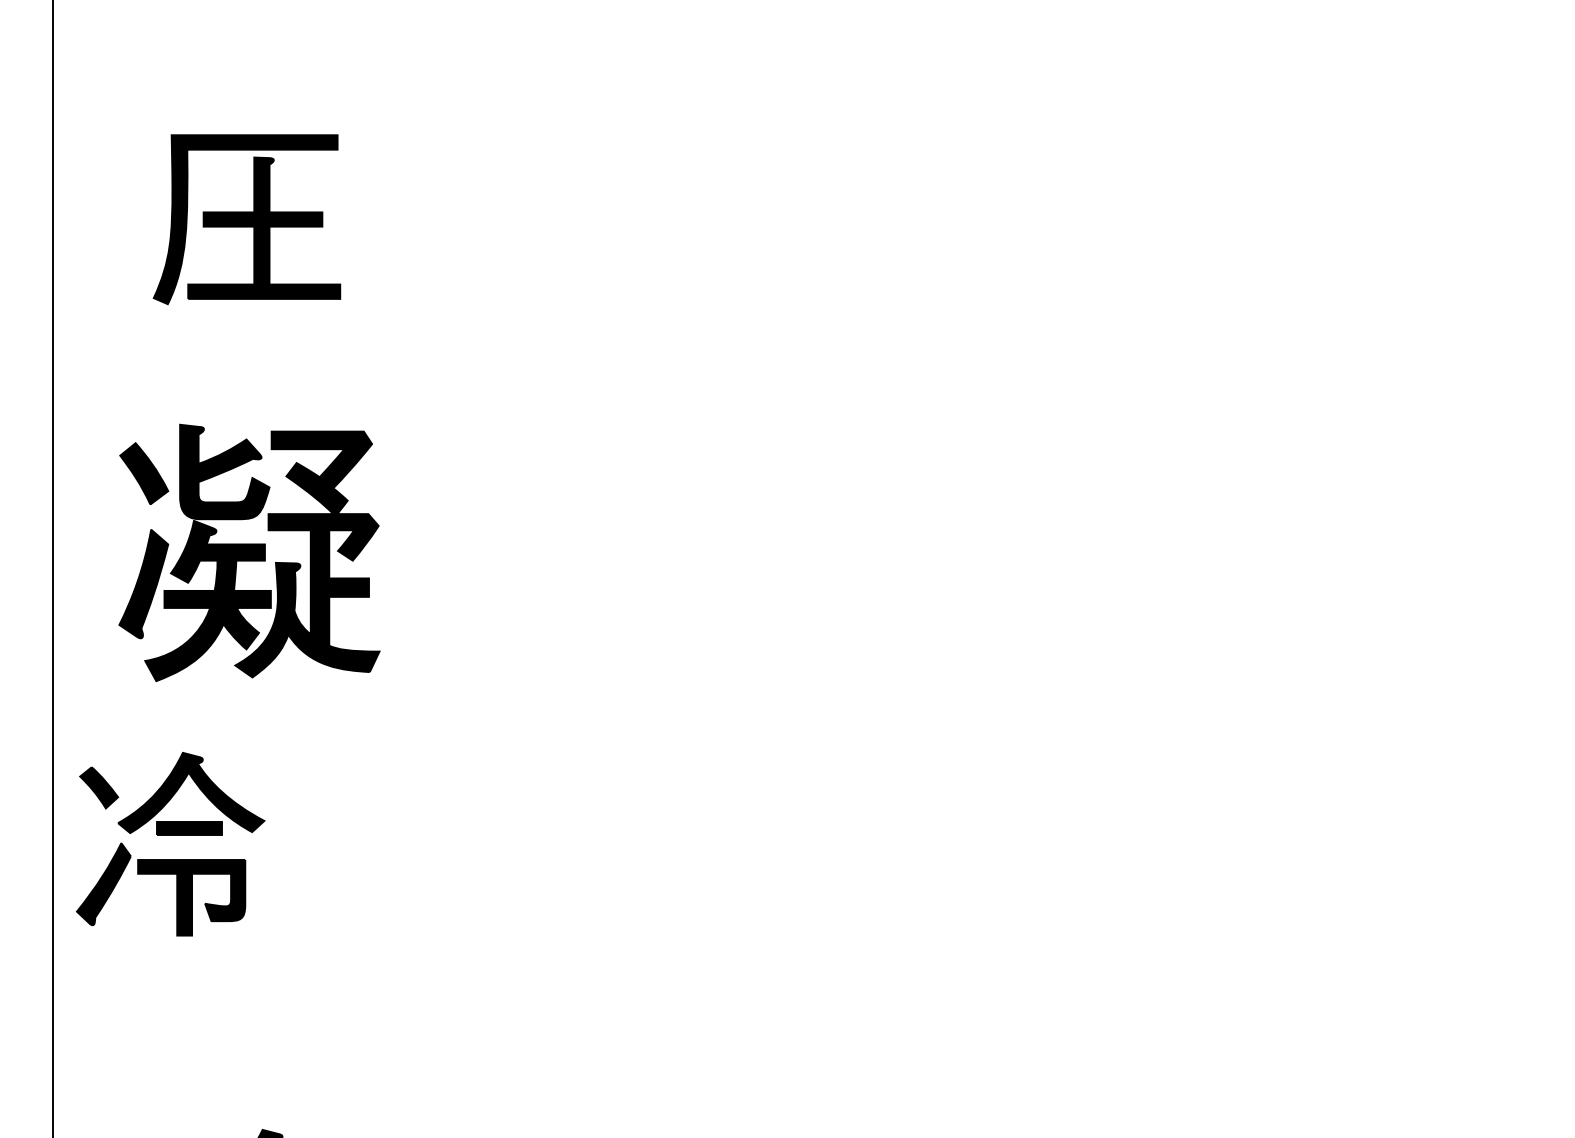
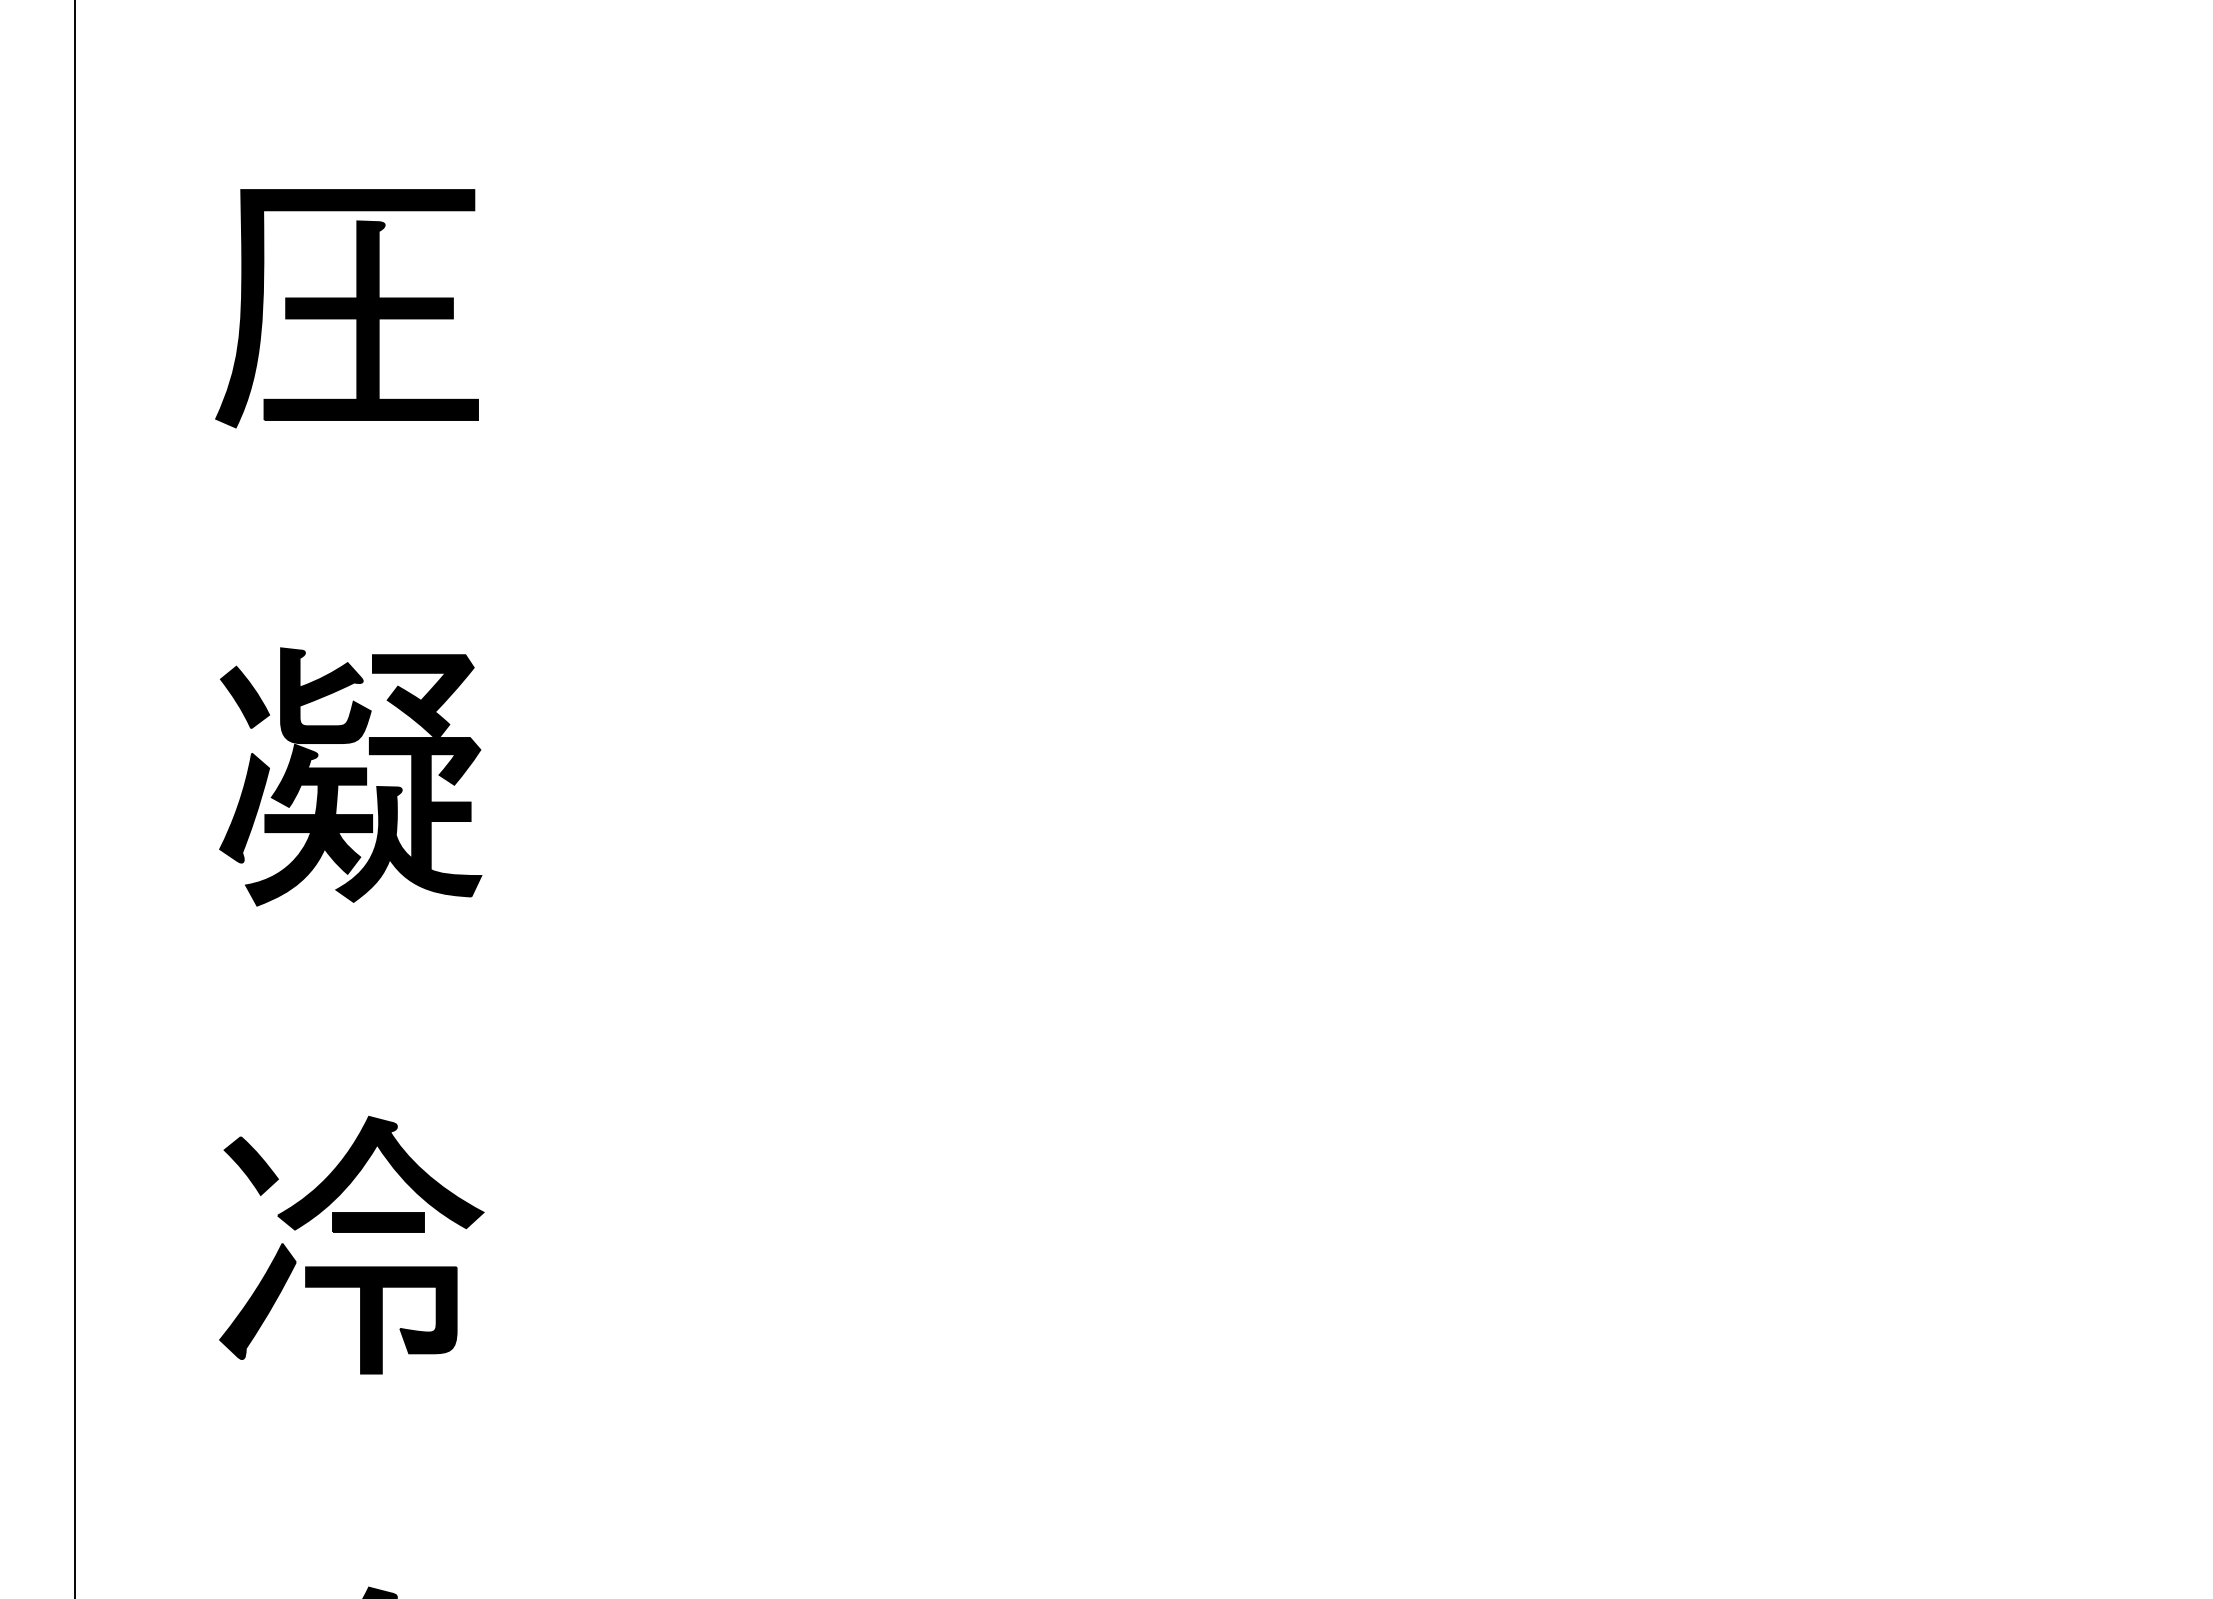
part: (249, 552) -> (350, 776), size x0.71
part: (170, 835) -> (351, 1232), moved

